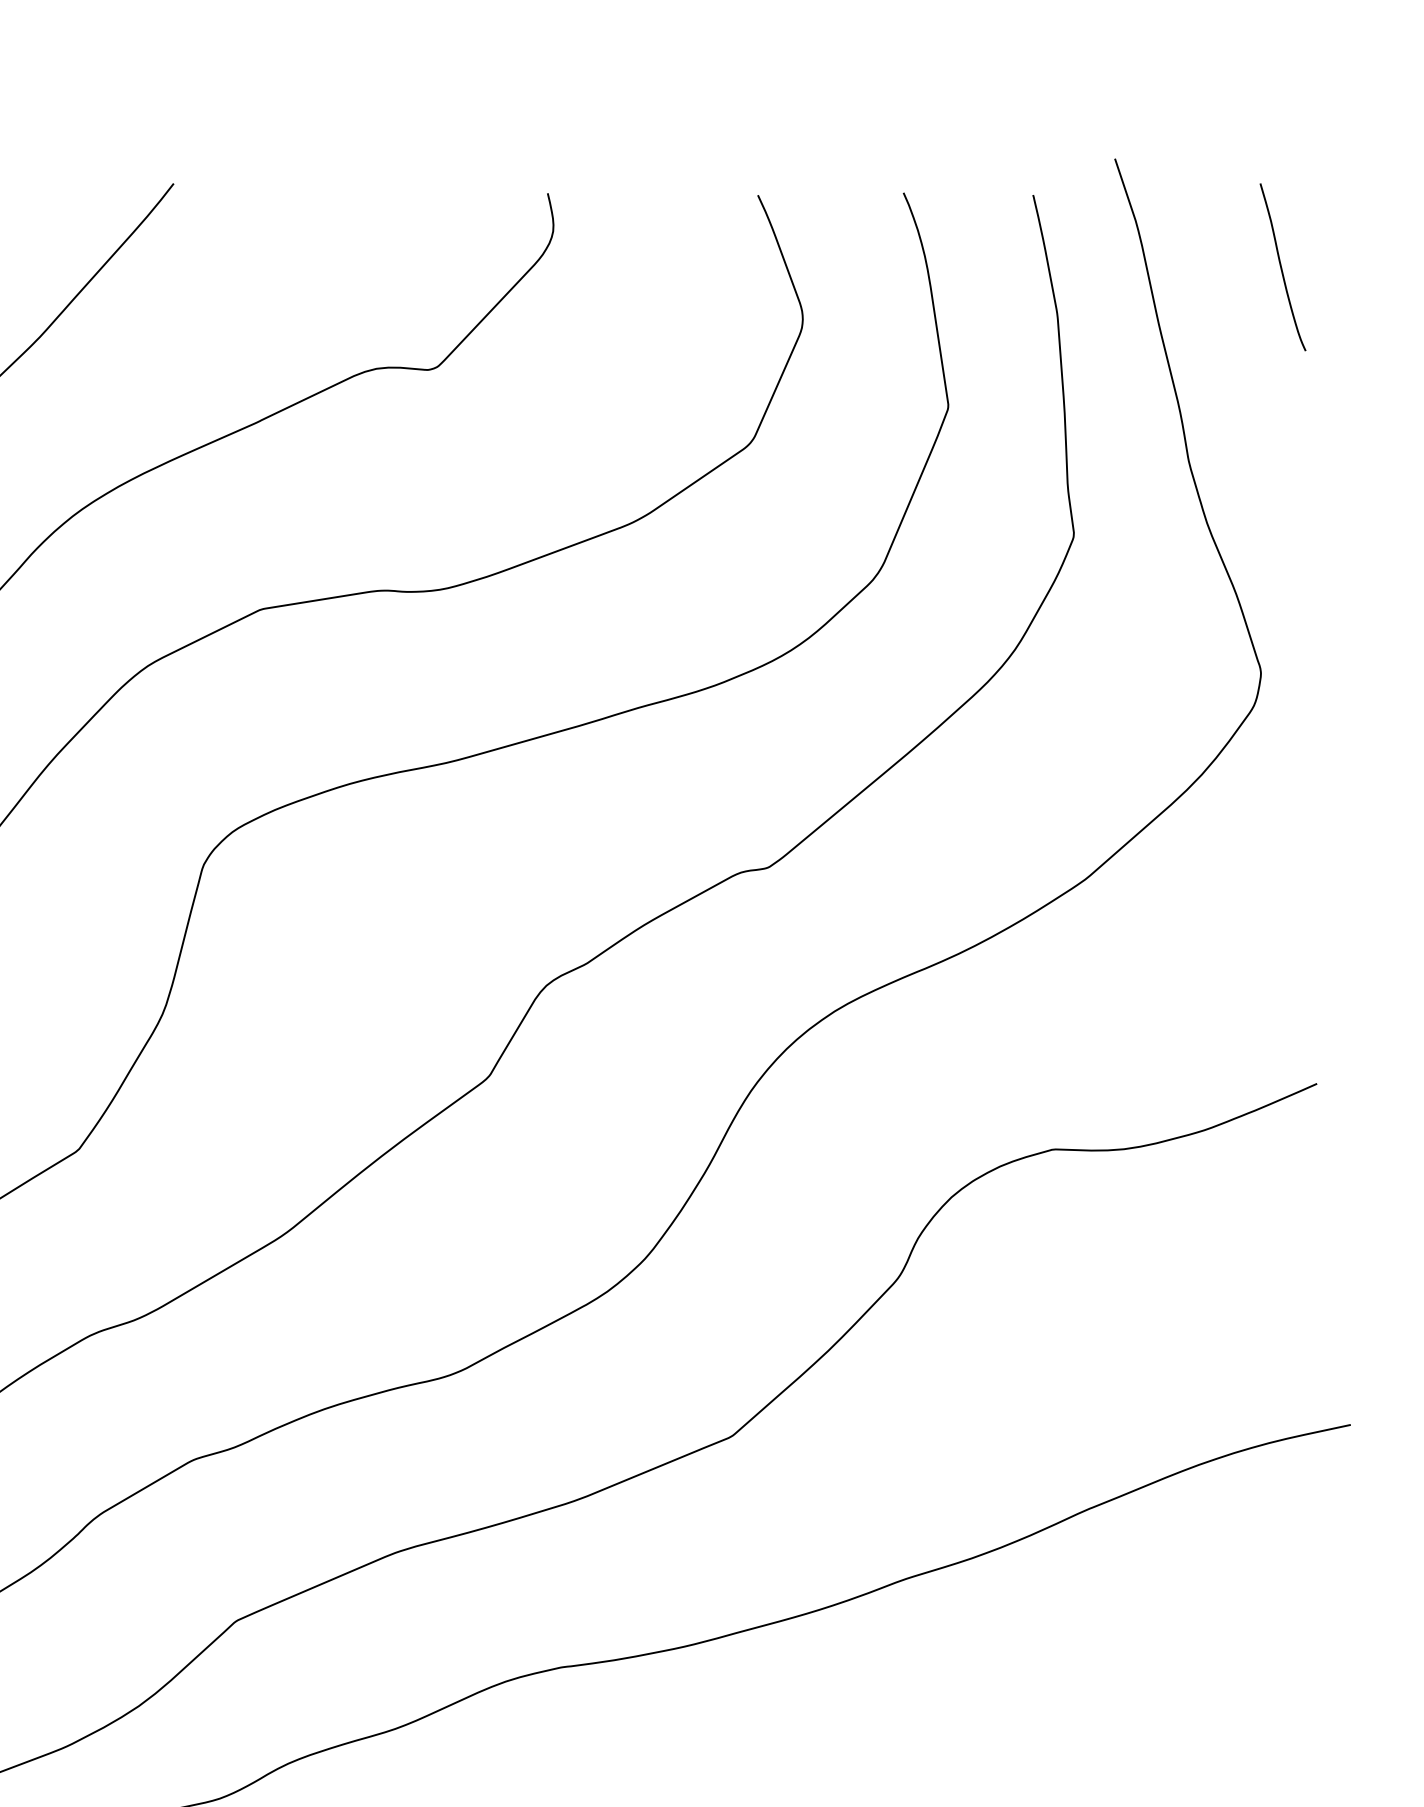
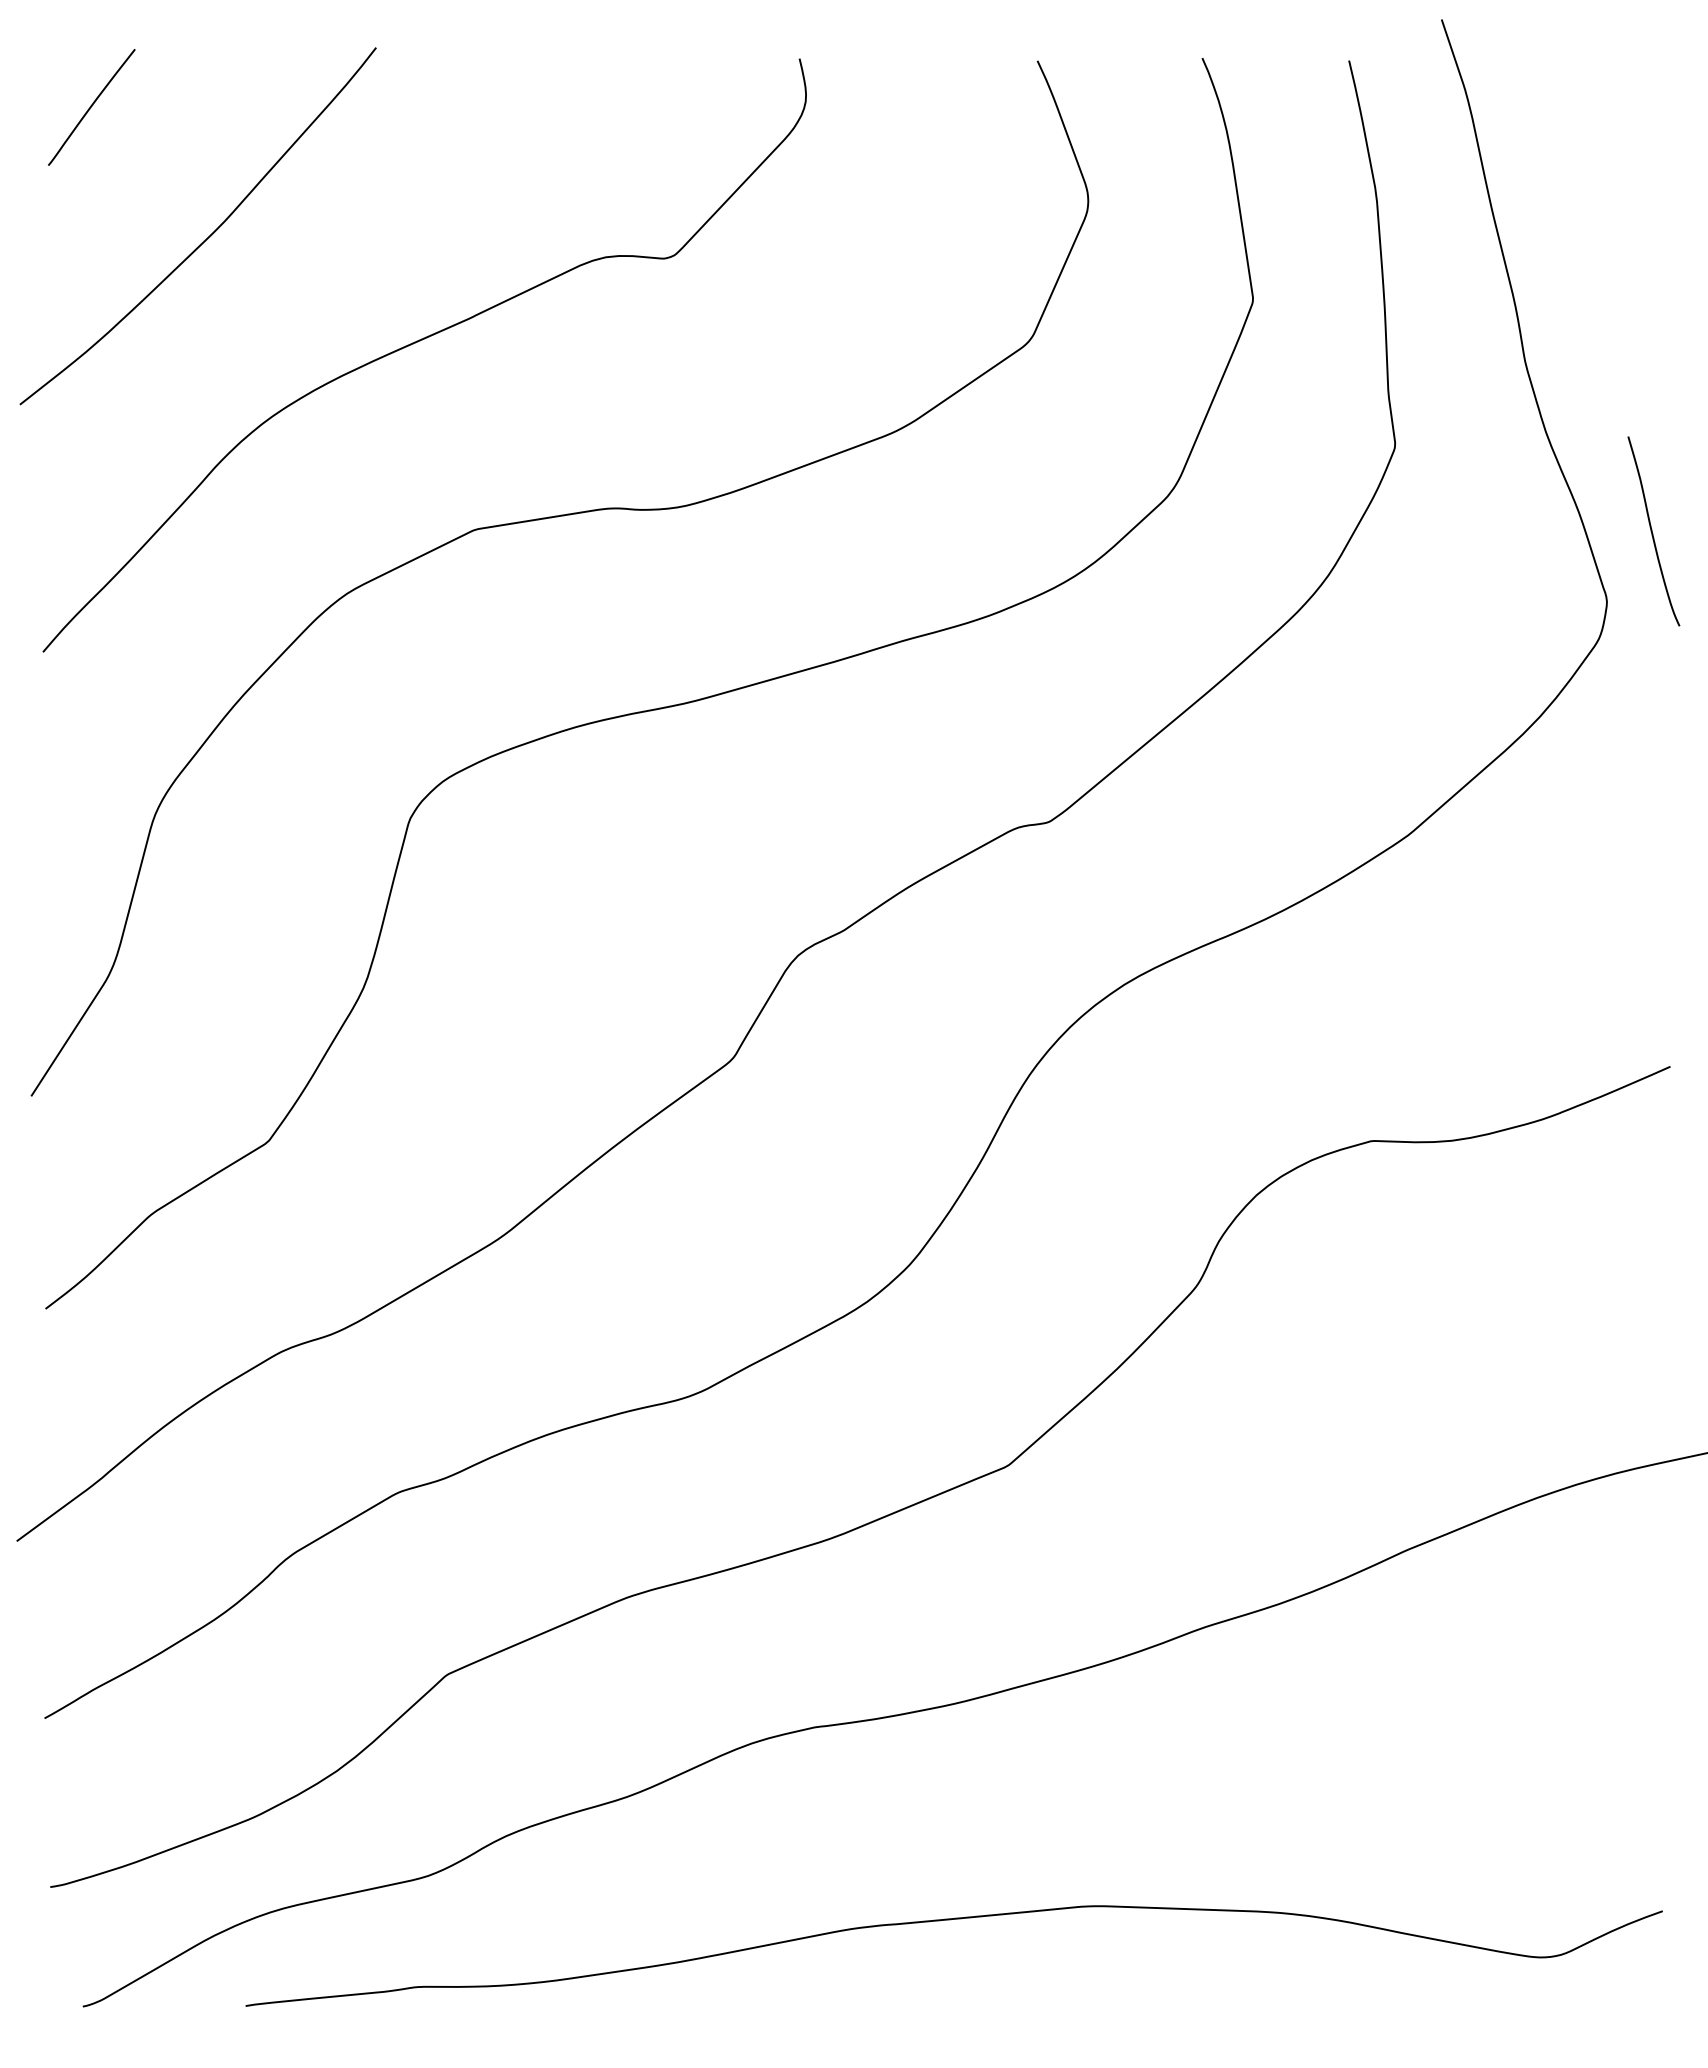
curve: (1281, 267) -> (1652, 531), moved

